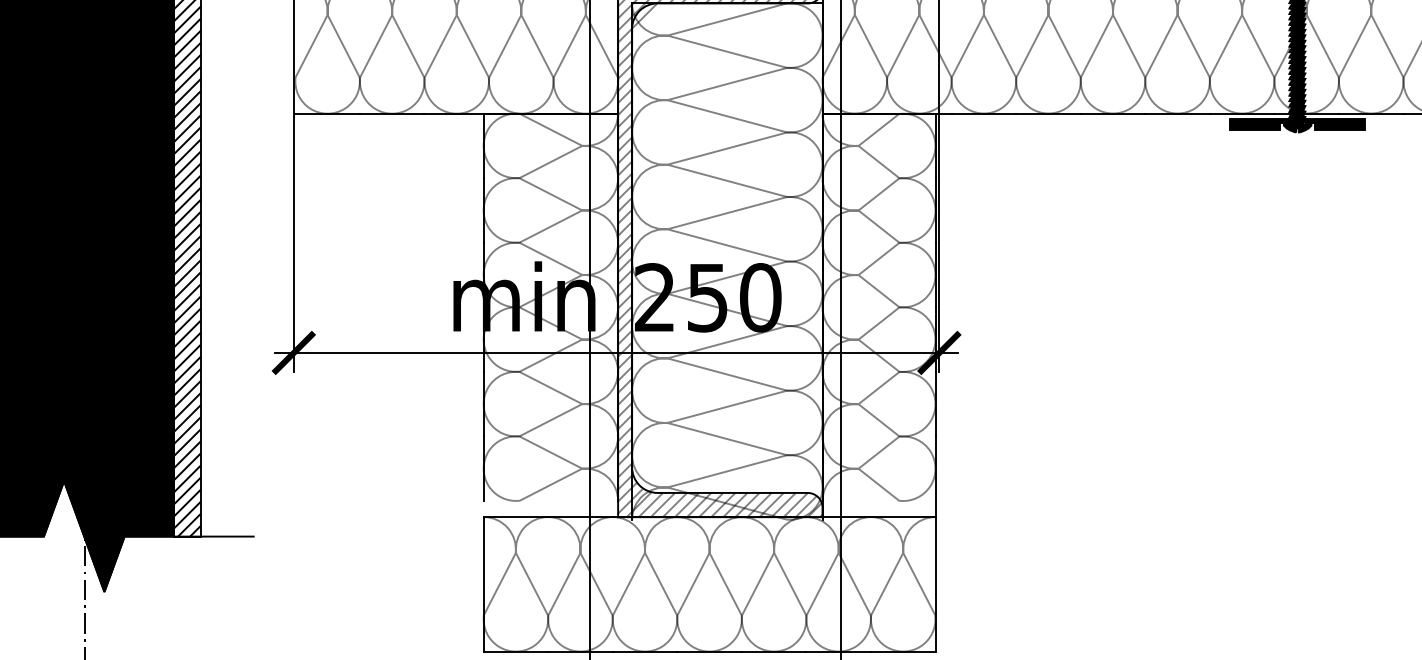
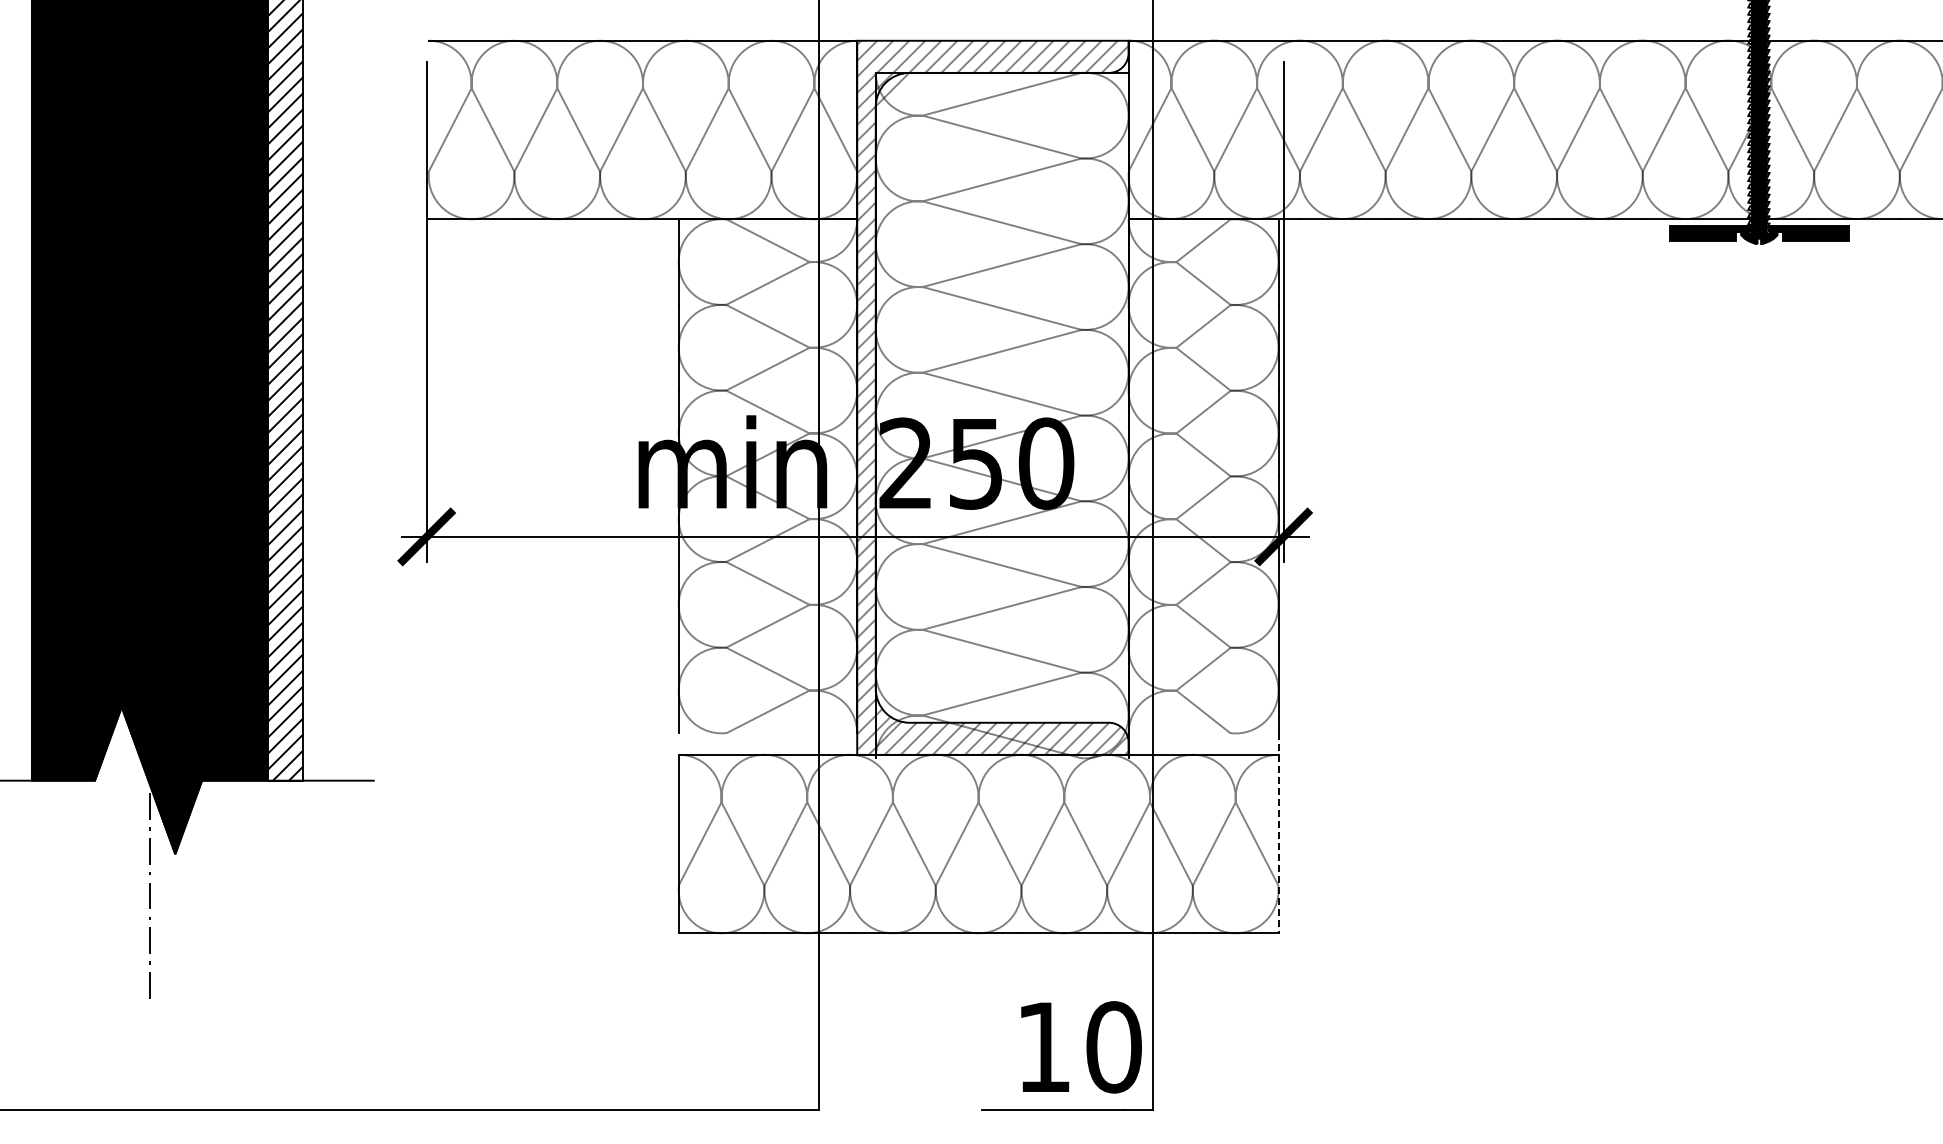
line: (935, 576) -> (1278, 833), solid -> dashed

